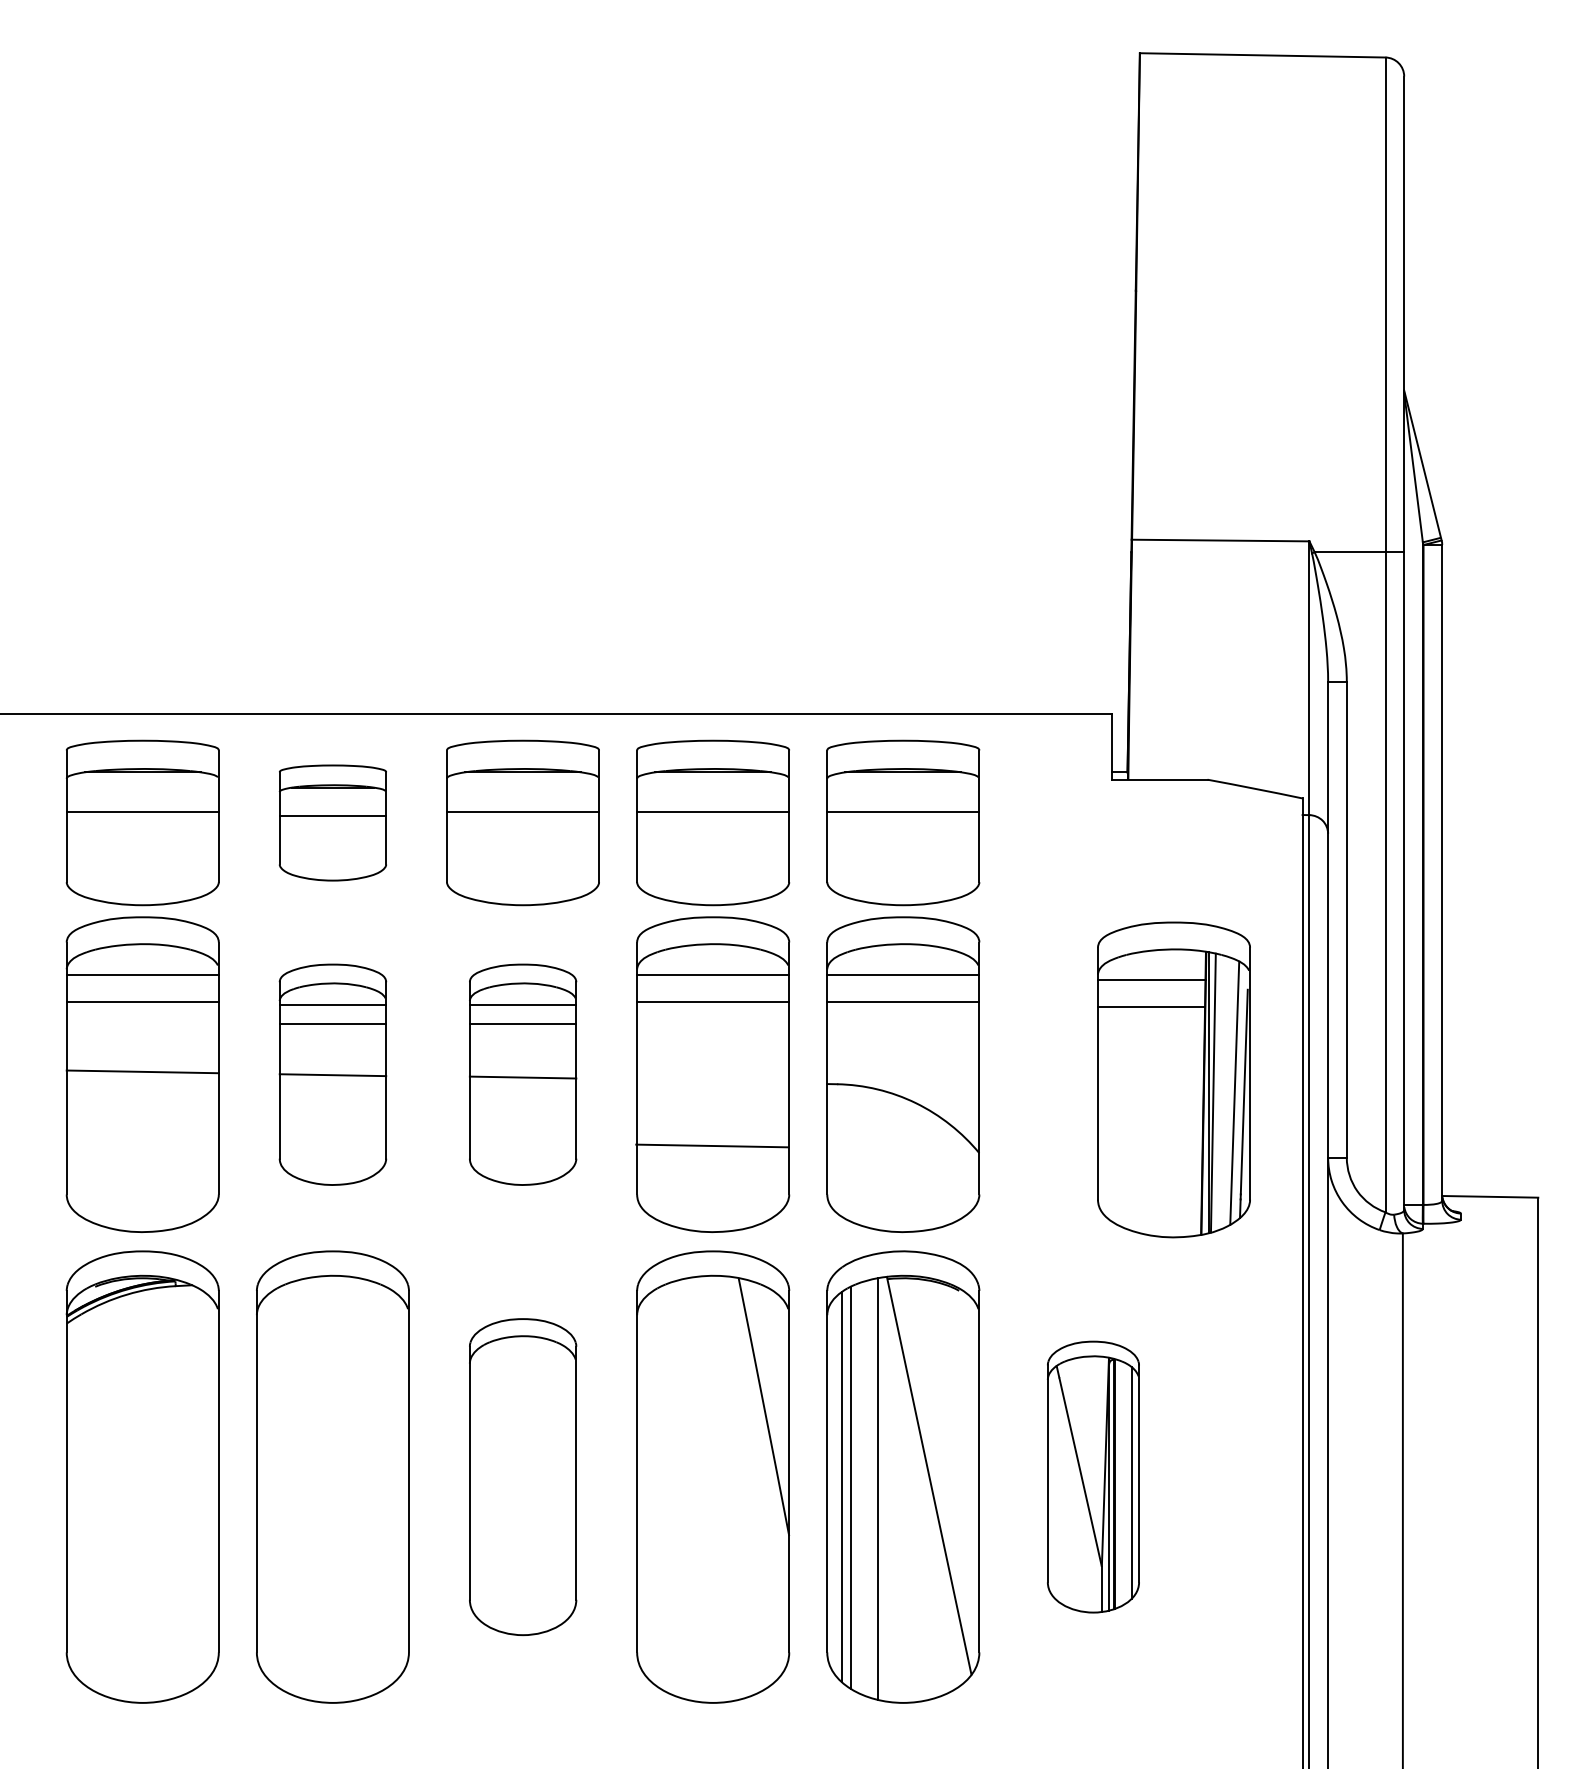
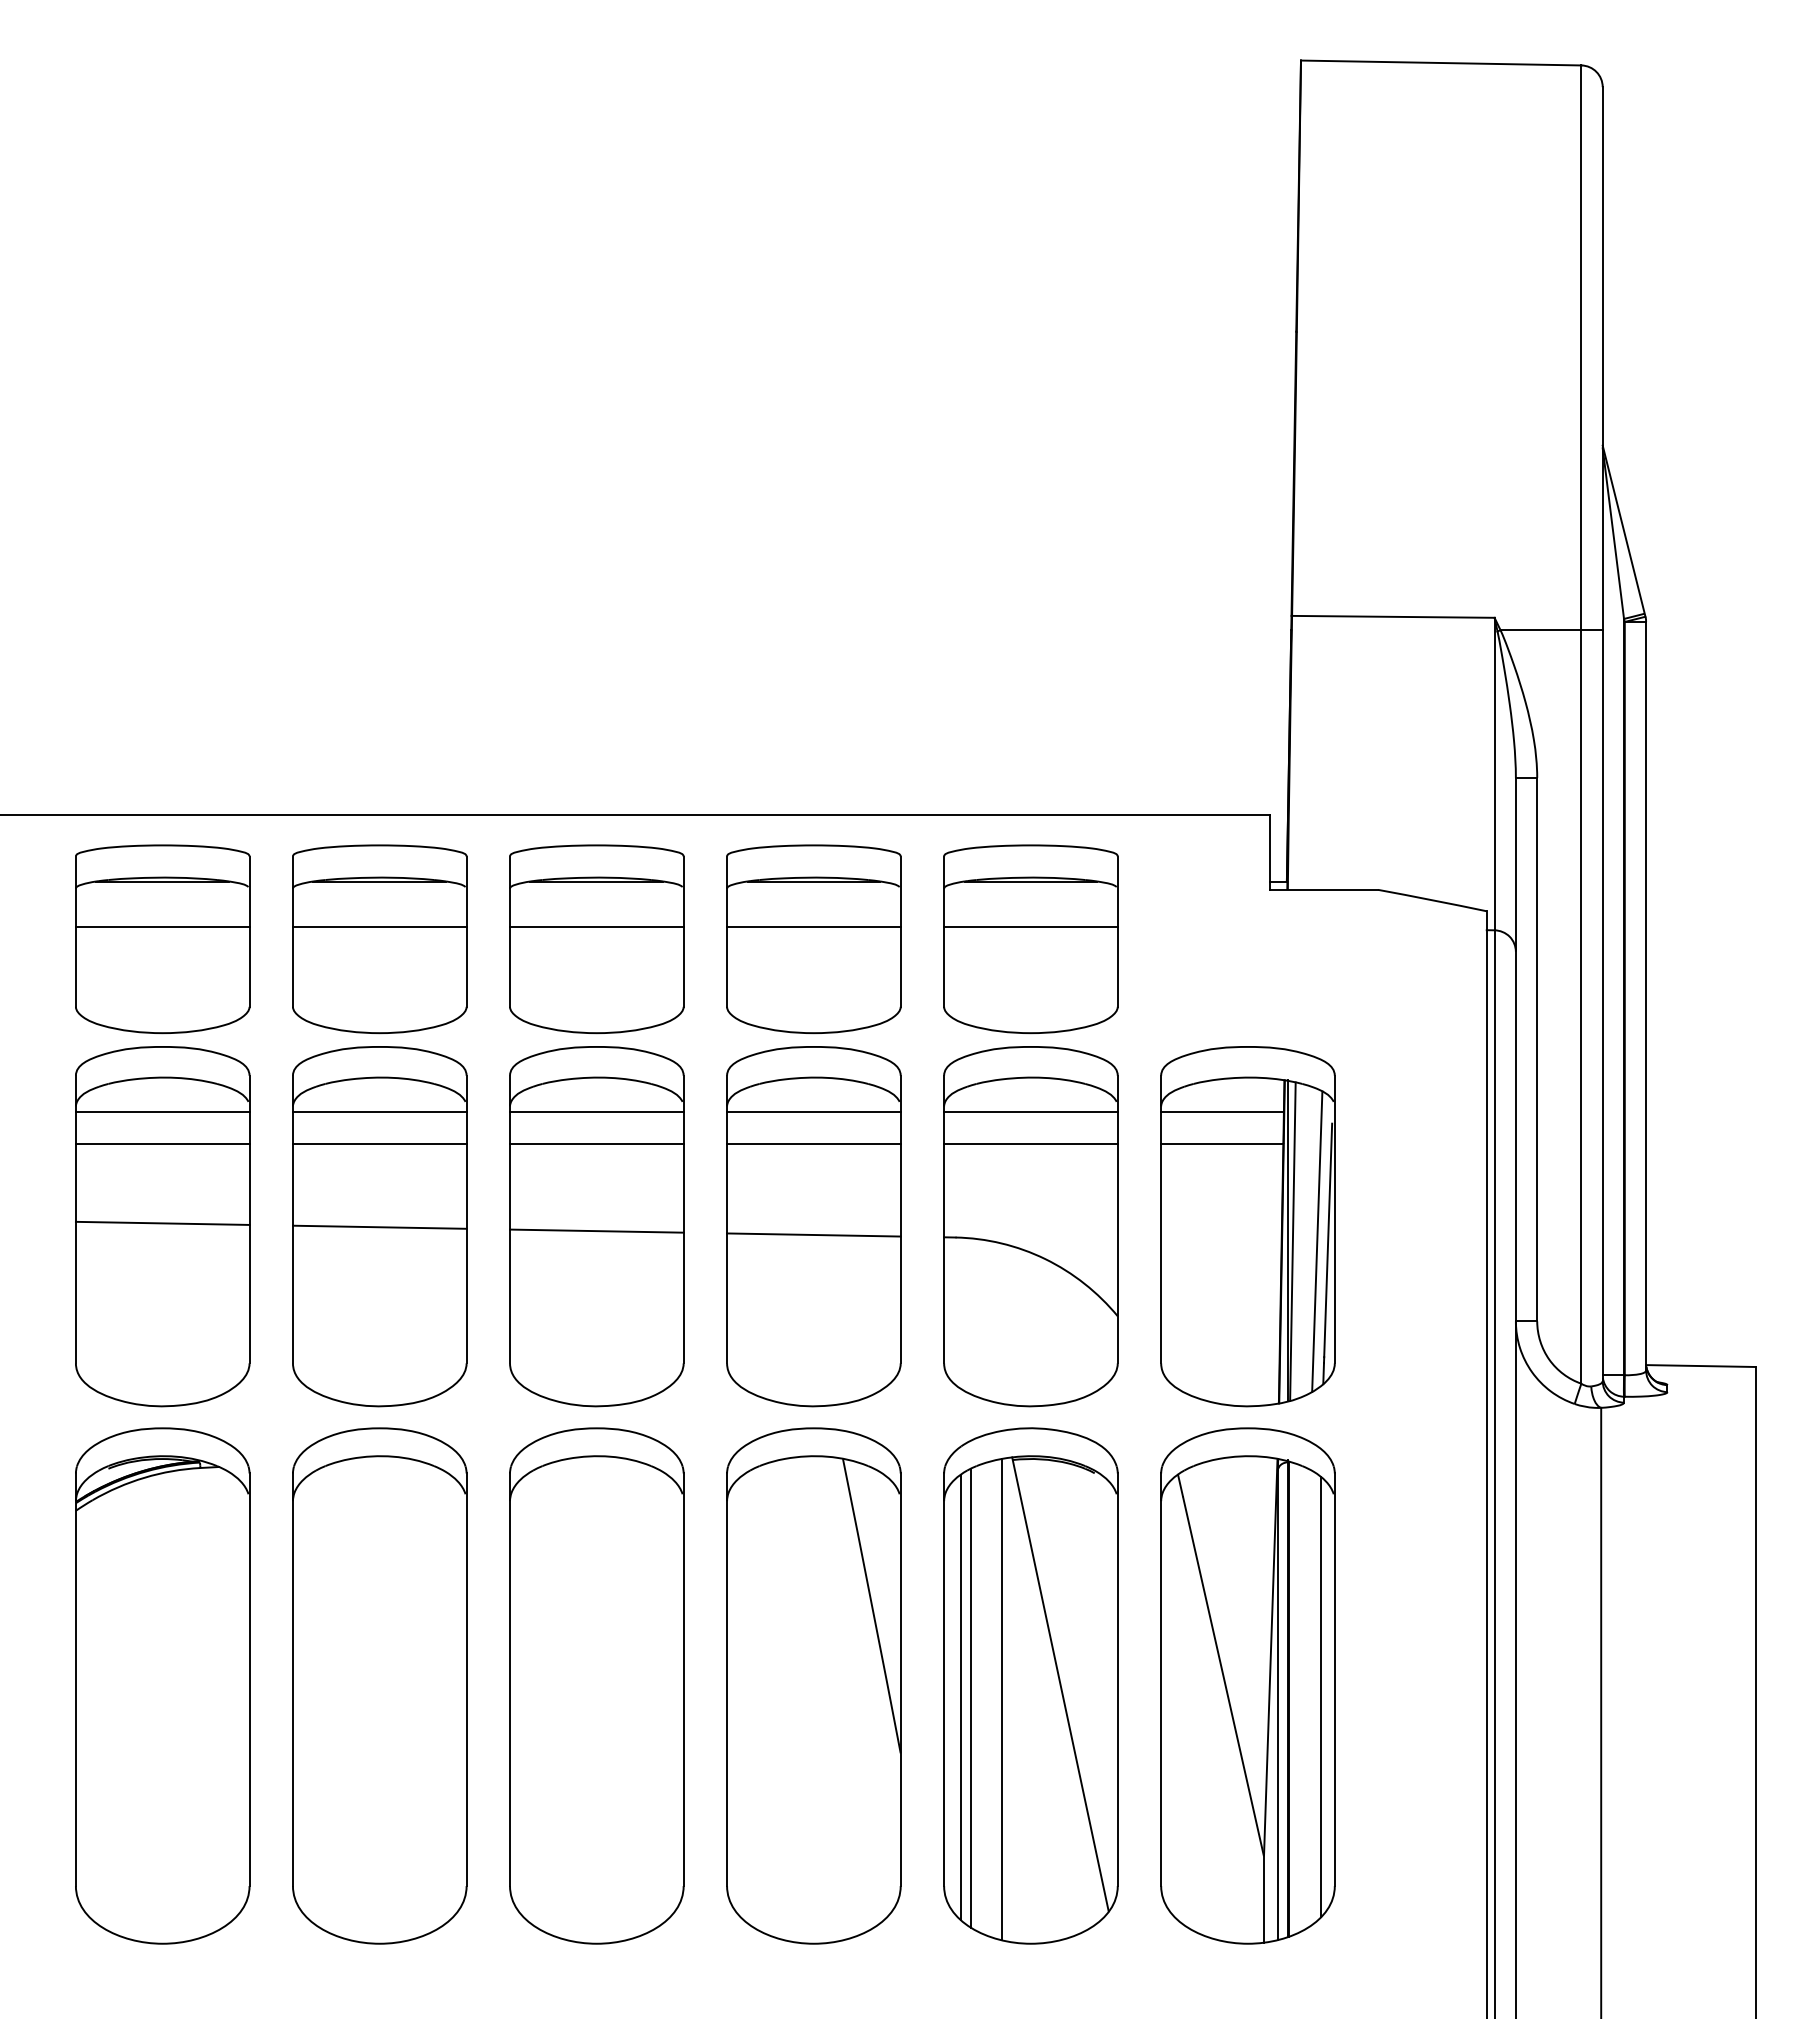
part: (332, 823) -> (379, 939), size x1.43
part: (332, 1074) -> (379, 1226), size x1.43
part: (522, 1074) -> (596, 1226), size x1.43
part: (1173, 1079) -> (1247, 1226), moved
line: (711, 1145) -> (813, 1234), moved
part: (522, 1476) -> (596, 1685), size x1.43
part: (1093, 1476) -> (1247, 1685), size x1.67

